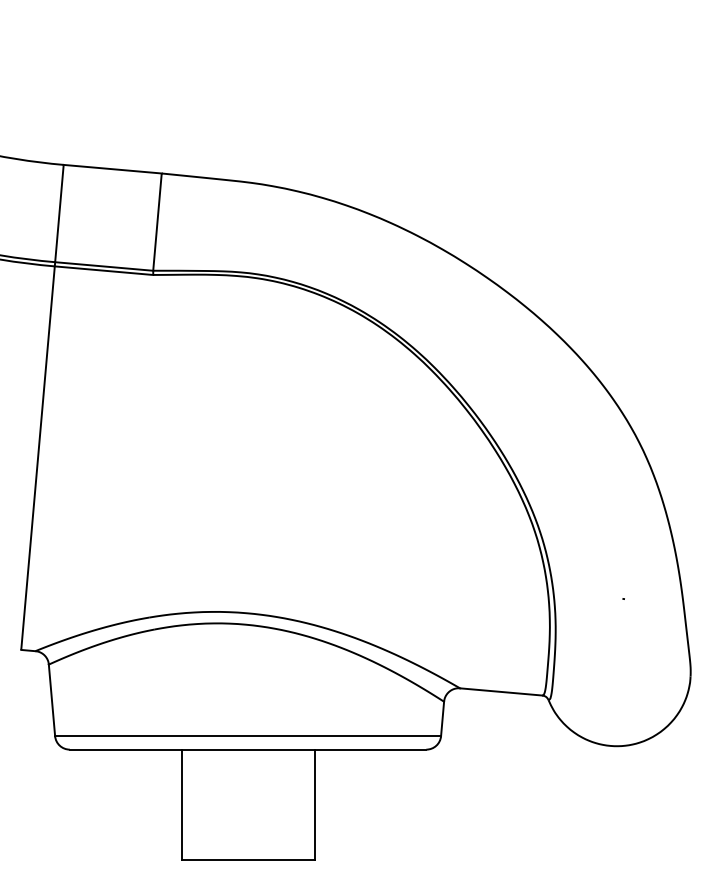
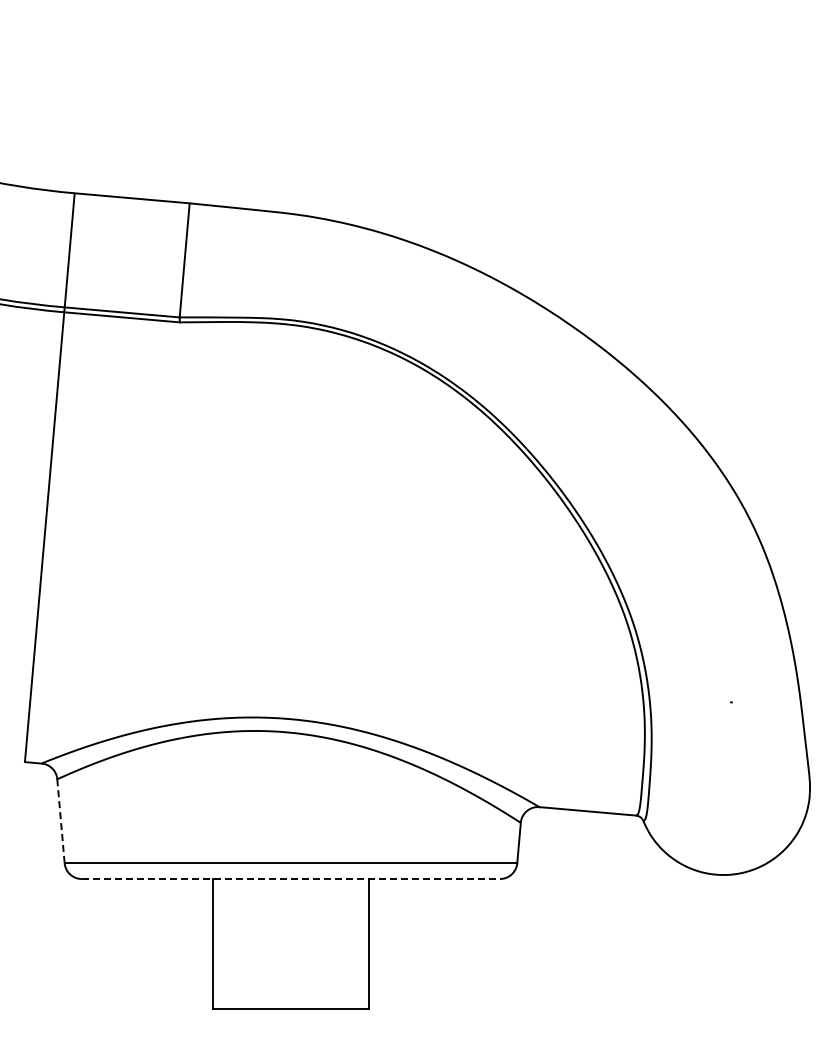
line: (52, 700) -> (61, 821), solid -> dashed
line: (248, 750) -> (291, 879), solid -> dashed

